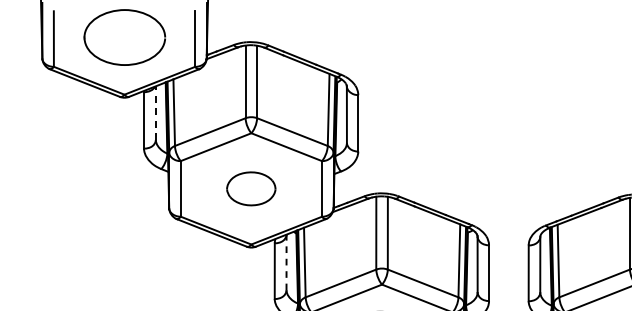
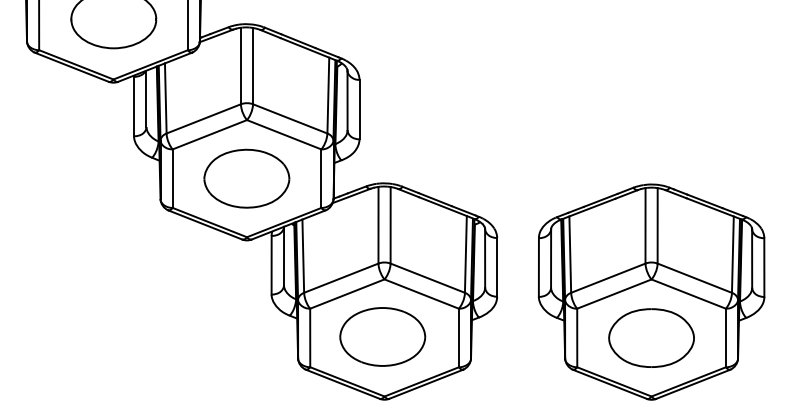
line: (155, 112) -> (146, 98), dashed -> solid
part: (250, 188) -> (246, 178), size x1.67
line: (287, 261) -> (284, 255), dashed -> solid

